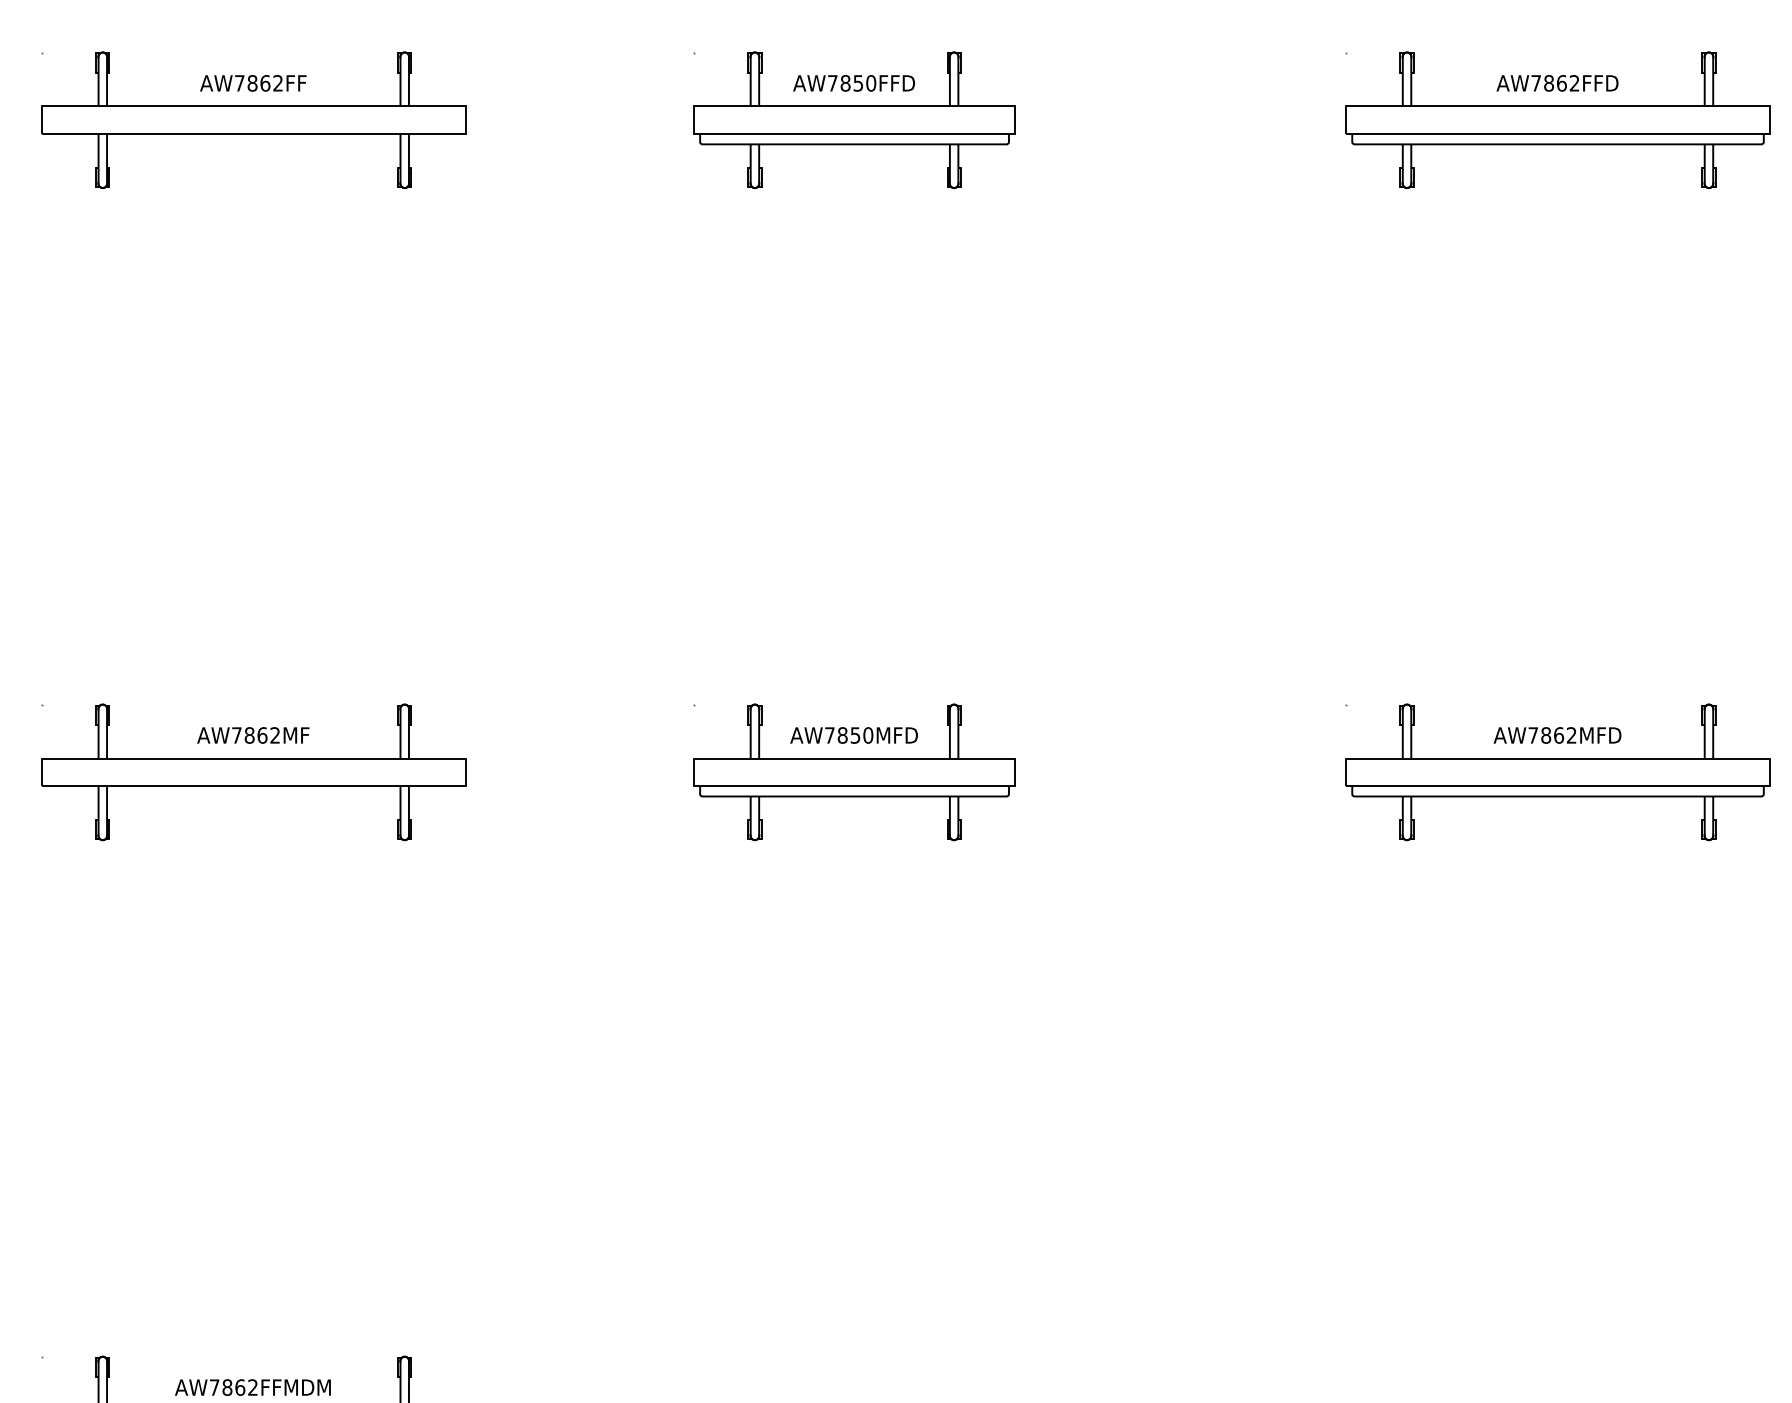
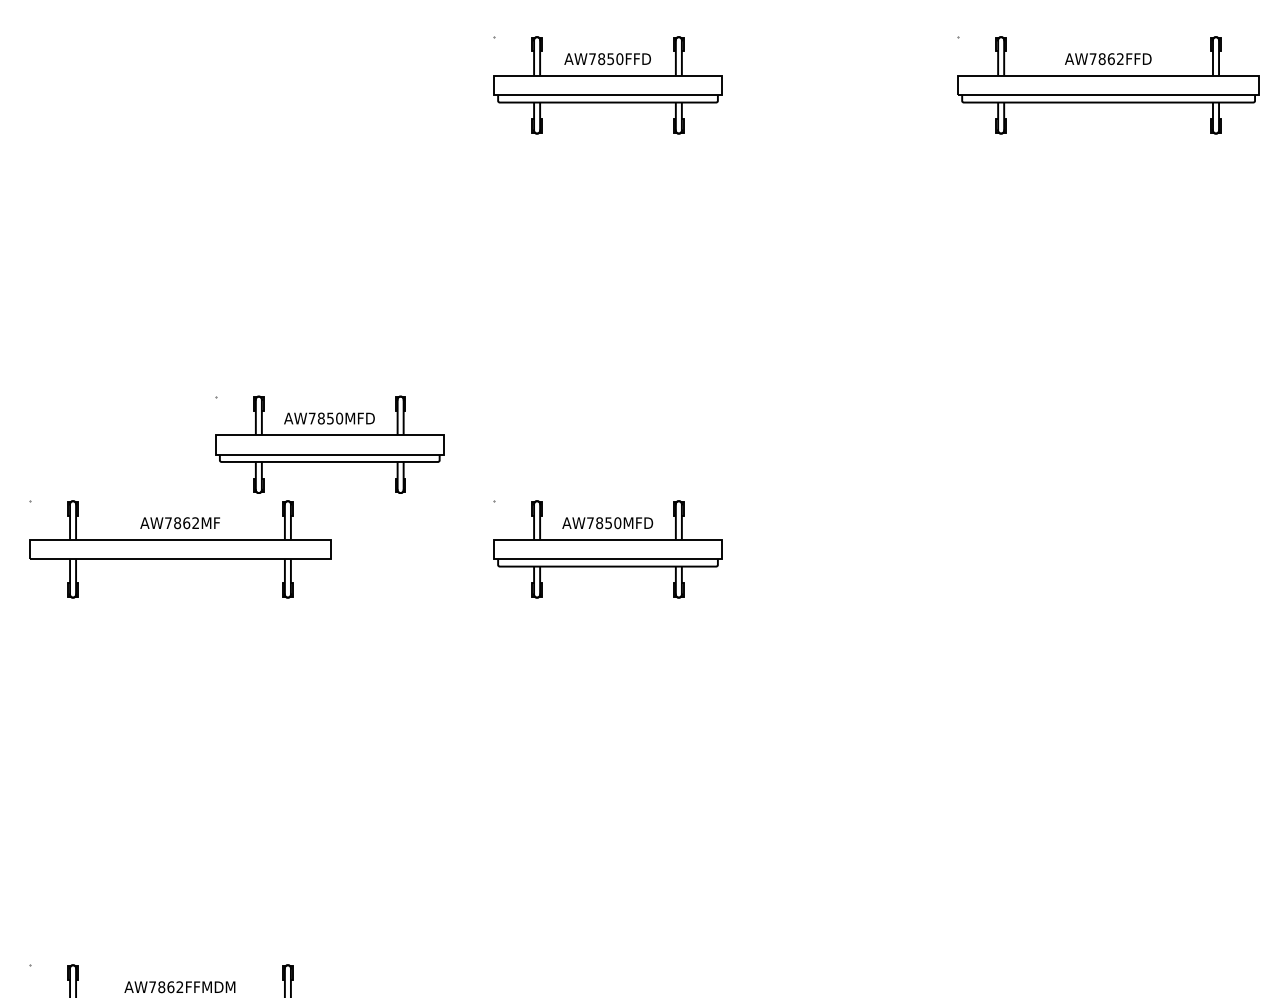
part: (253, 119) -> (180, 84), removed
part: (463, 625) -> (329, 444), added
part: (1557, 772) -> (1108, 549), removed

